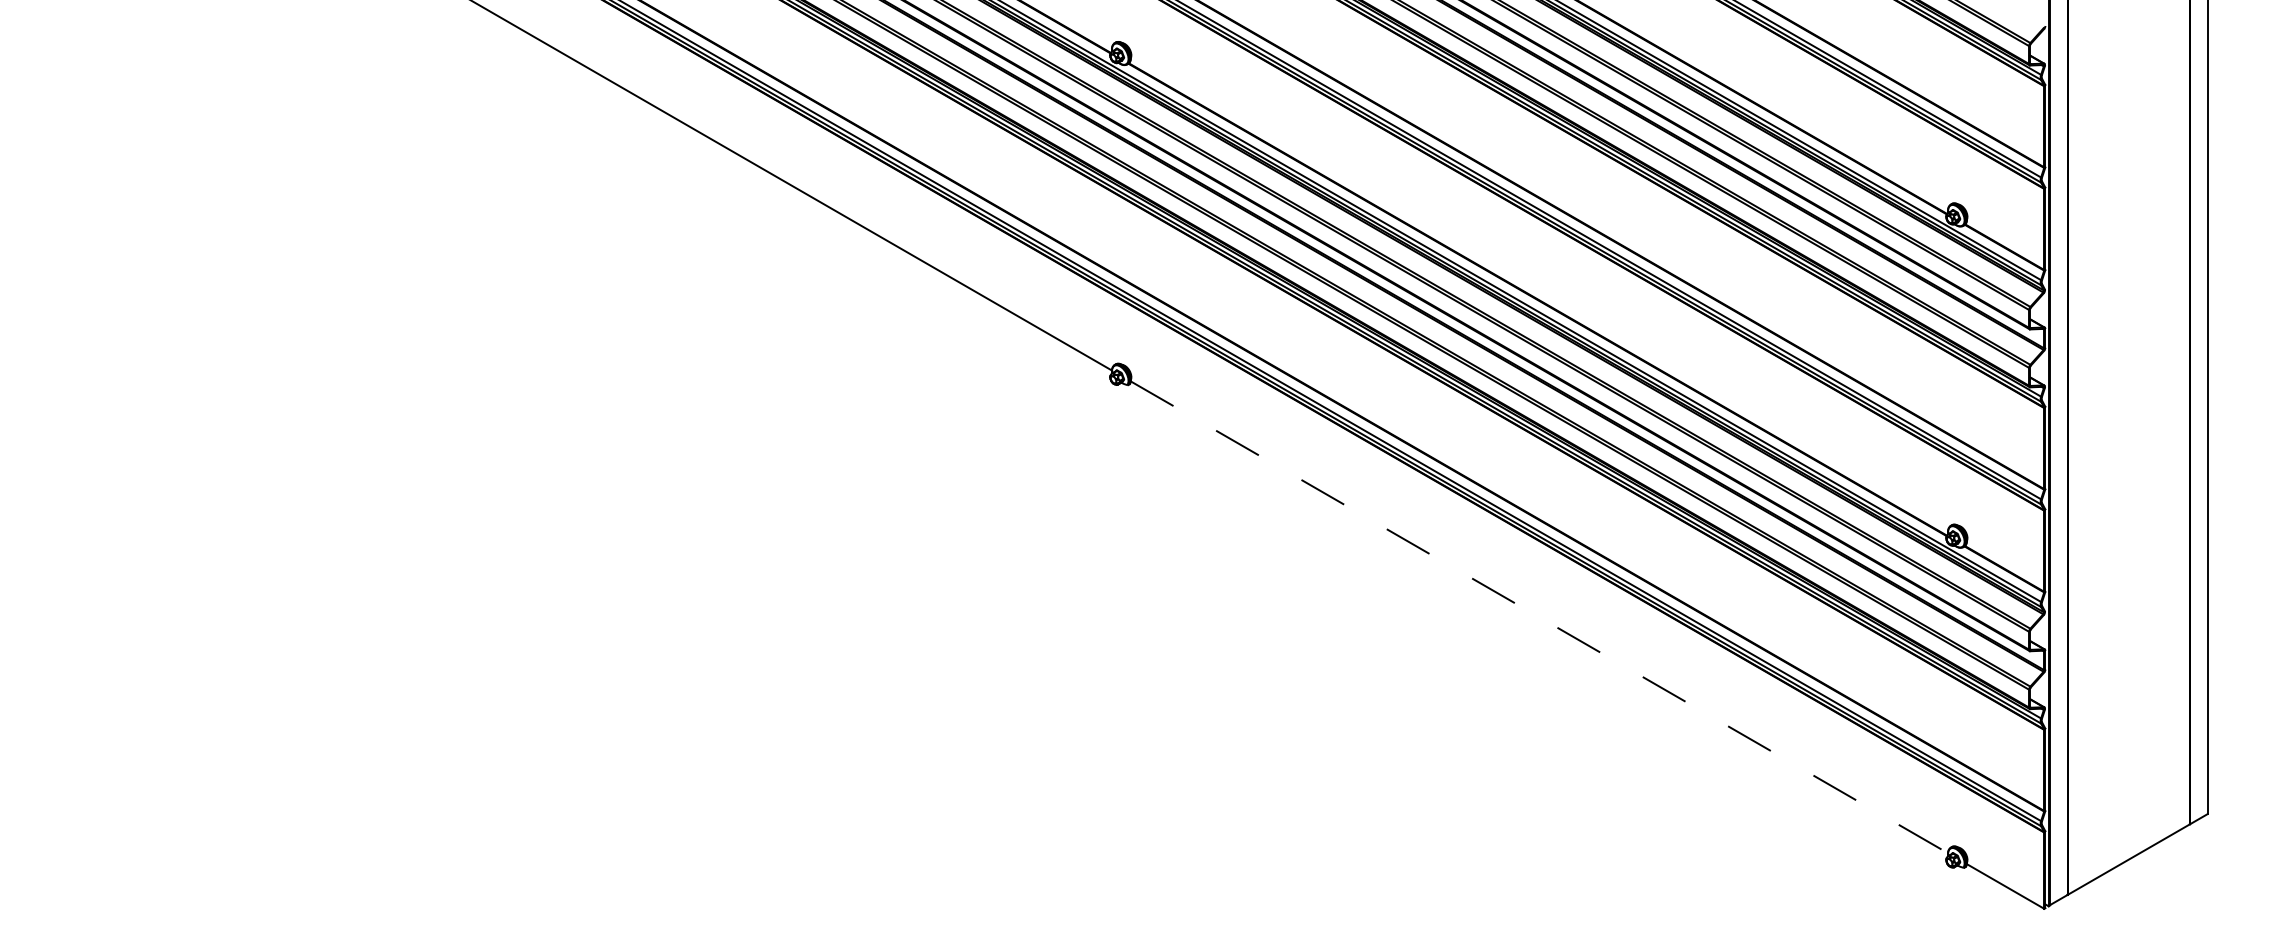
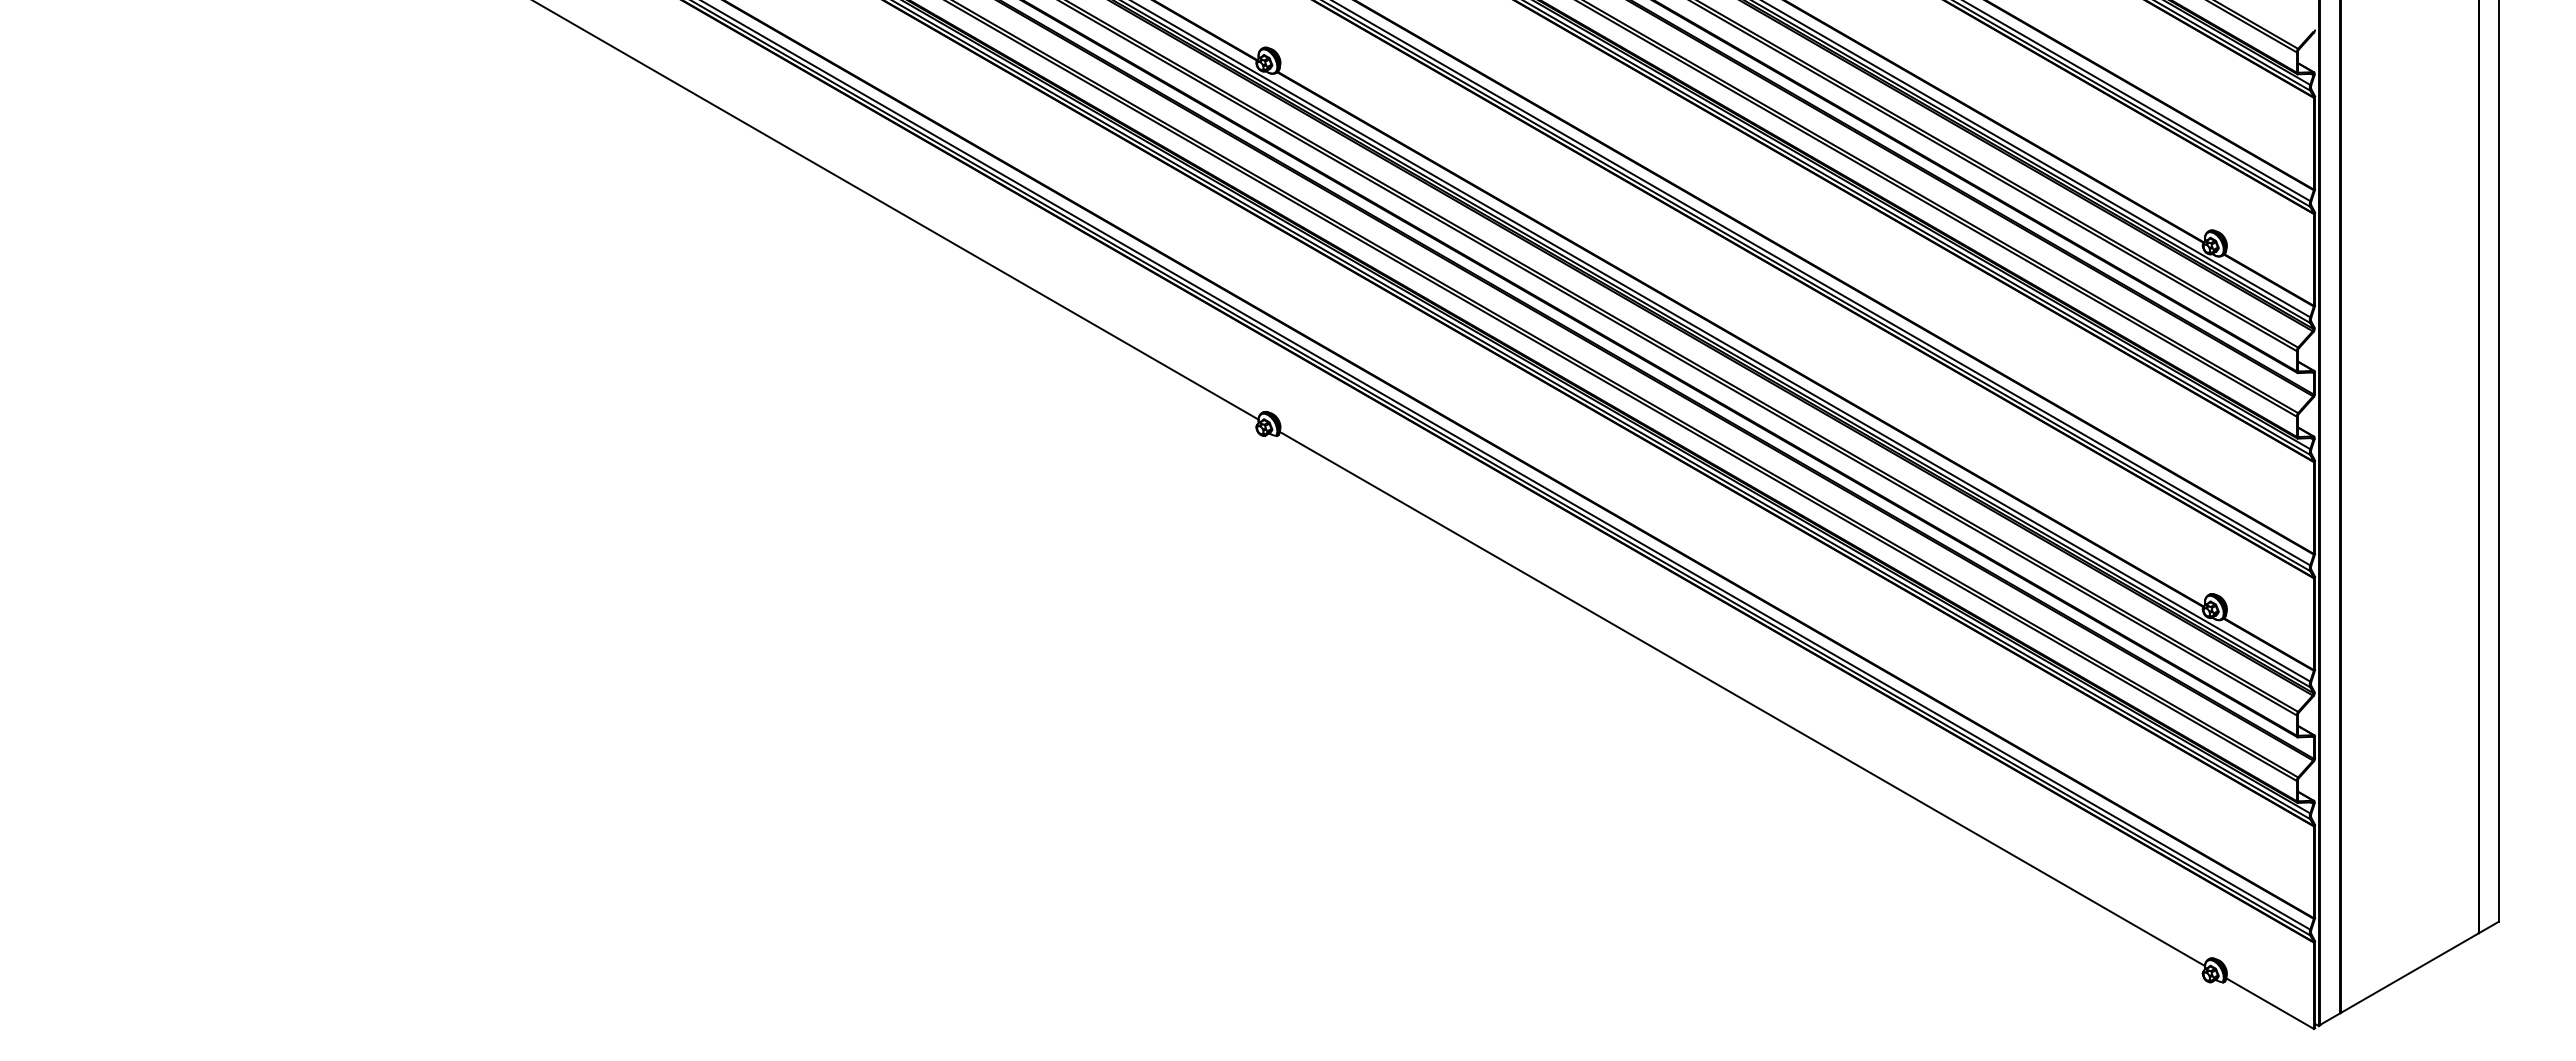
line: (1539, 617) -> (1742, 699), dashed -> solid

